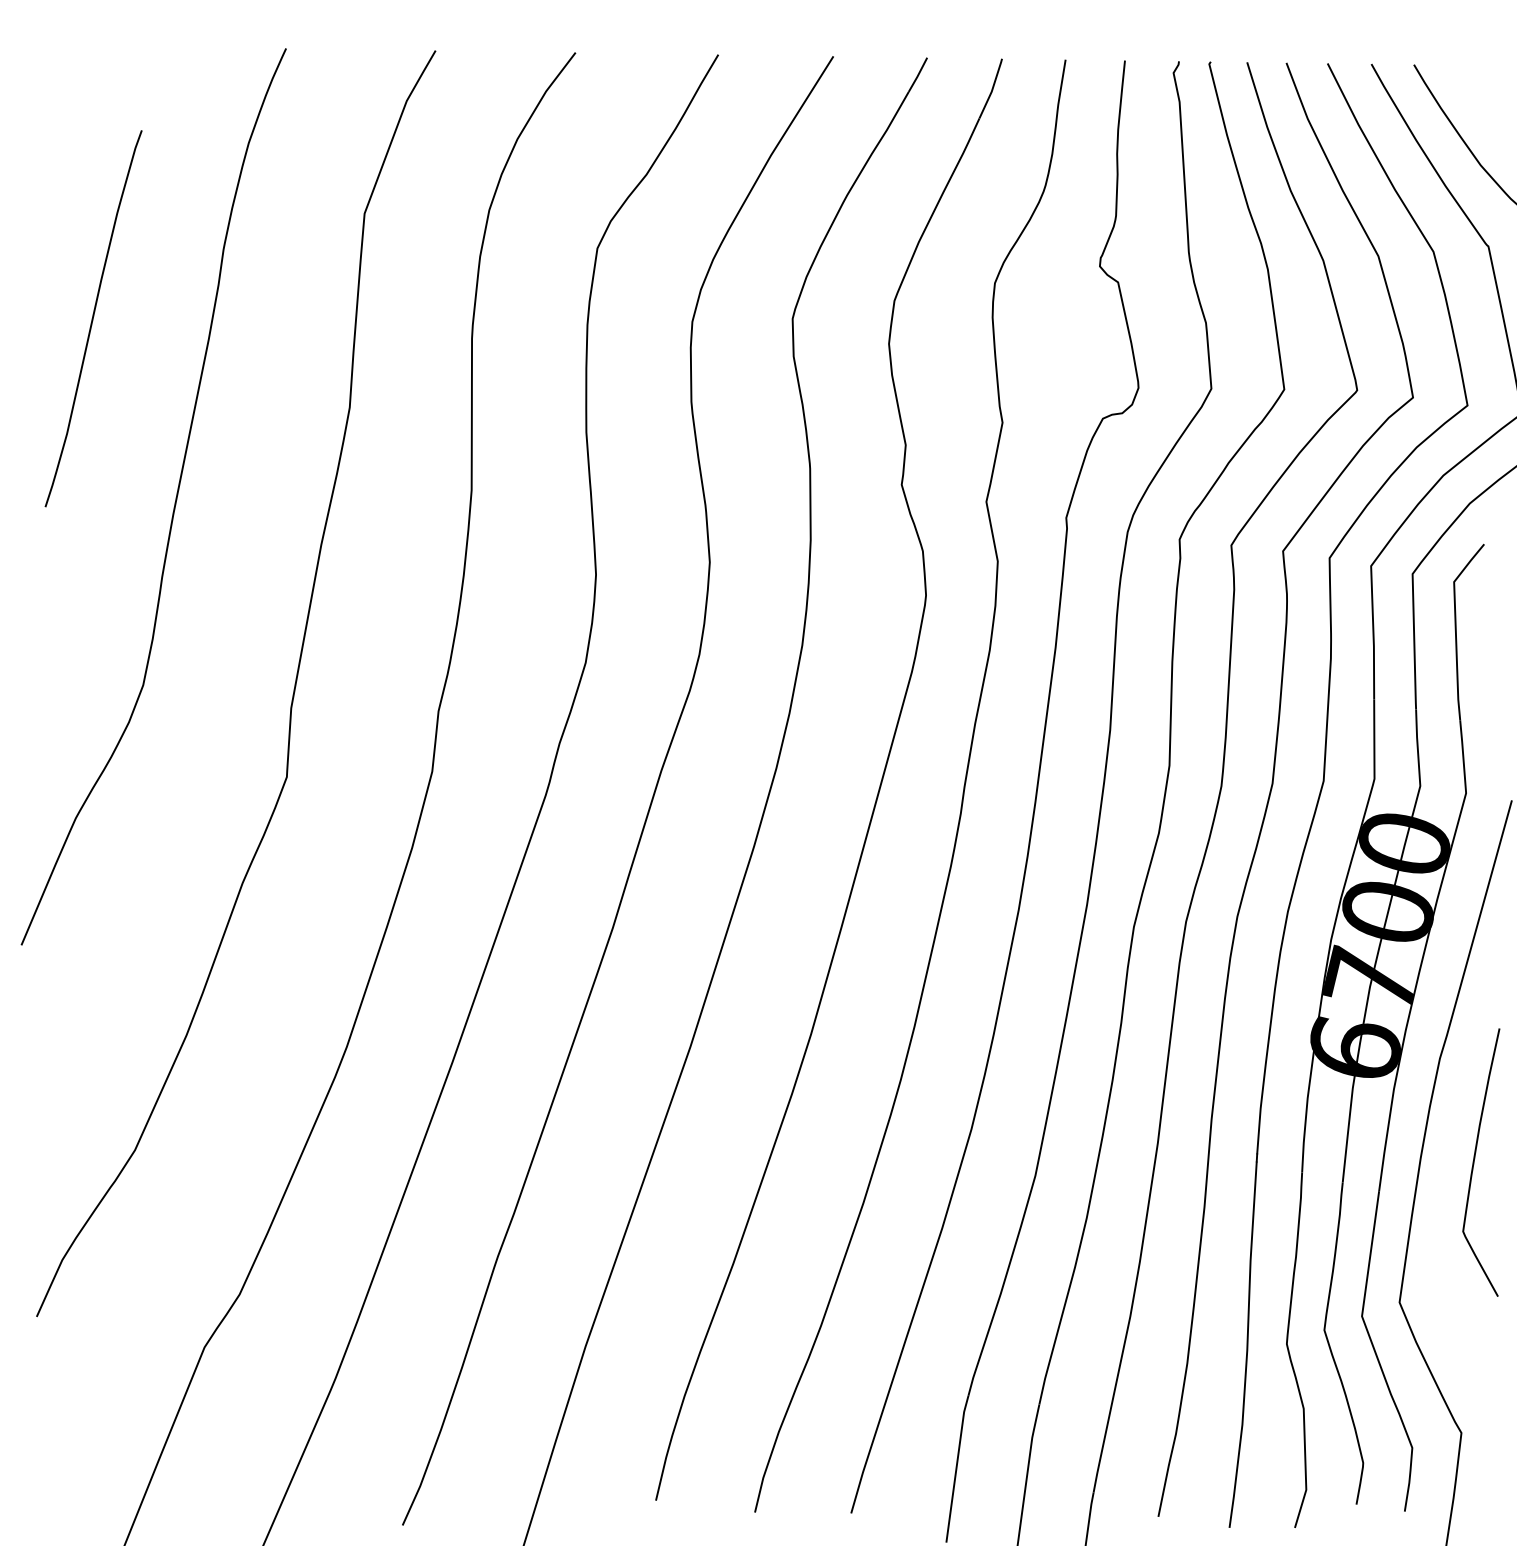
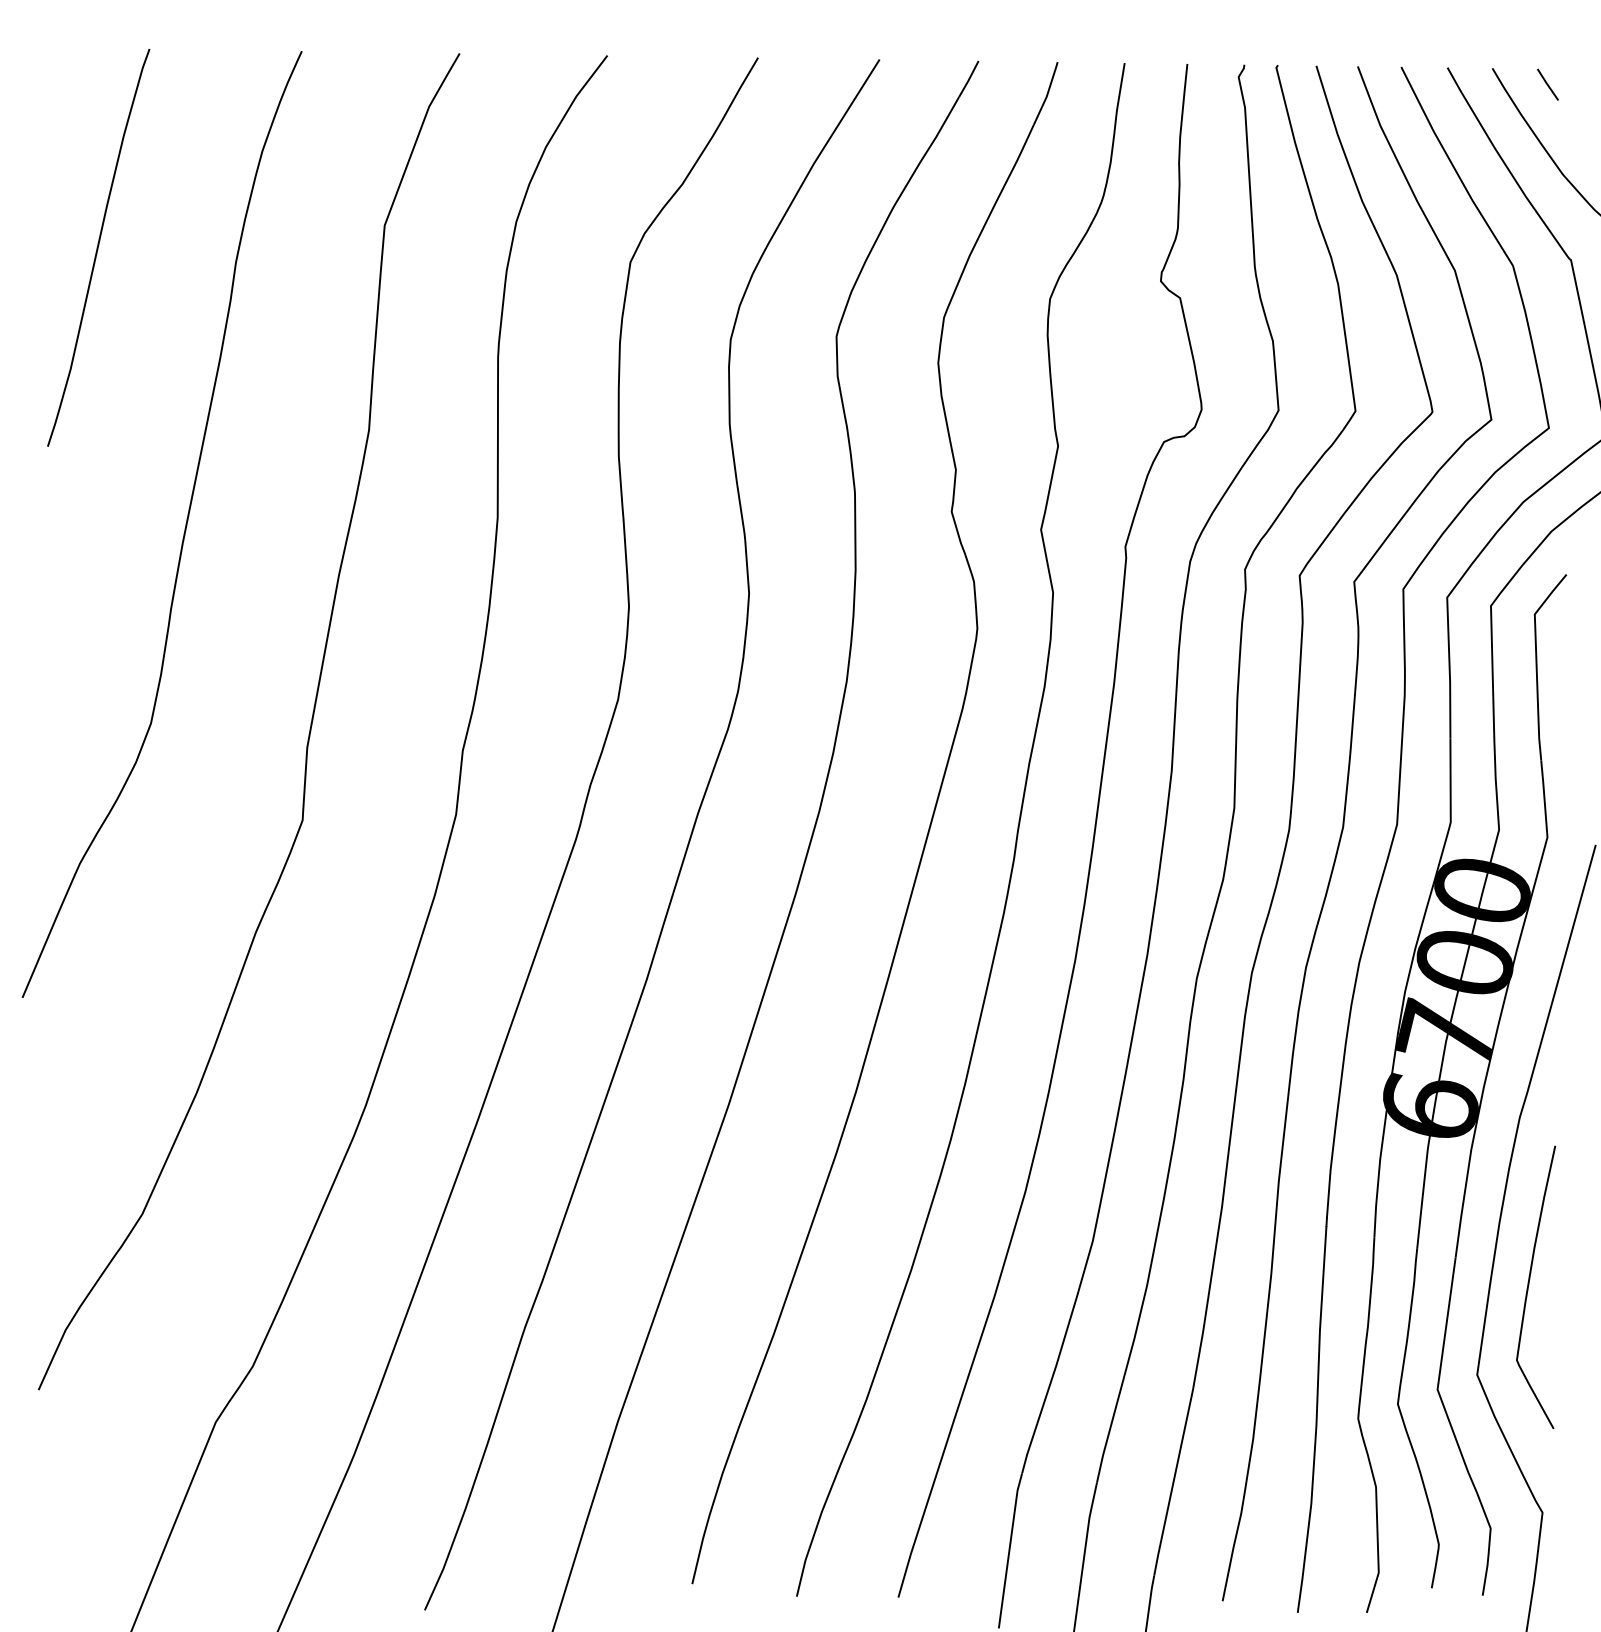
line: (1466, 80) -> (1547, 84), added
curve: (93, 318) -> (98, 247), moved
curve: (1474, 1162) -> (1528, 1287), moved

